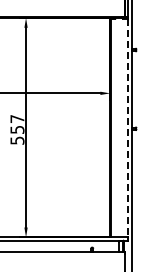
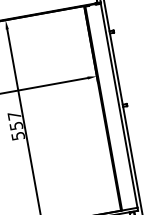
line: (127, 128) -> (118, 106), dashed -> solid

